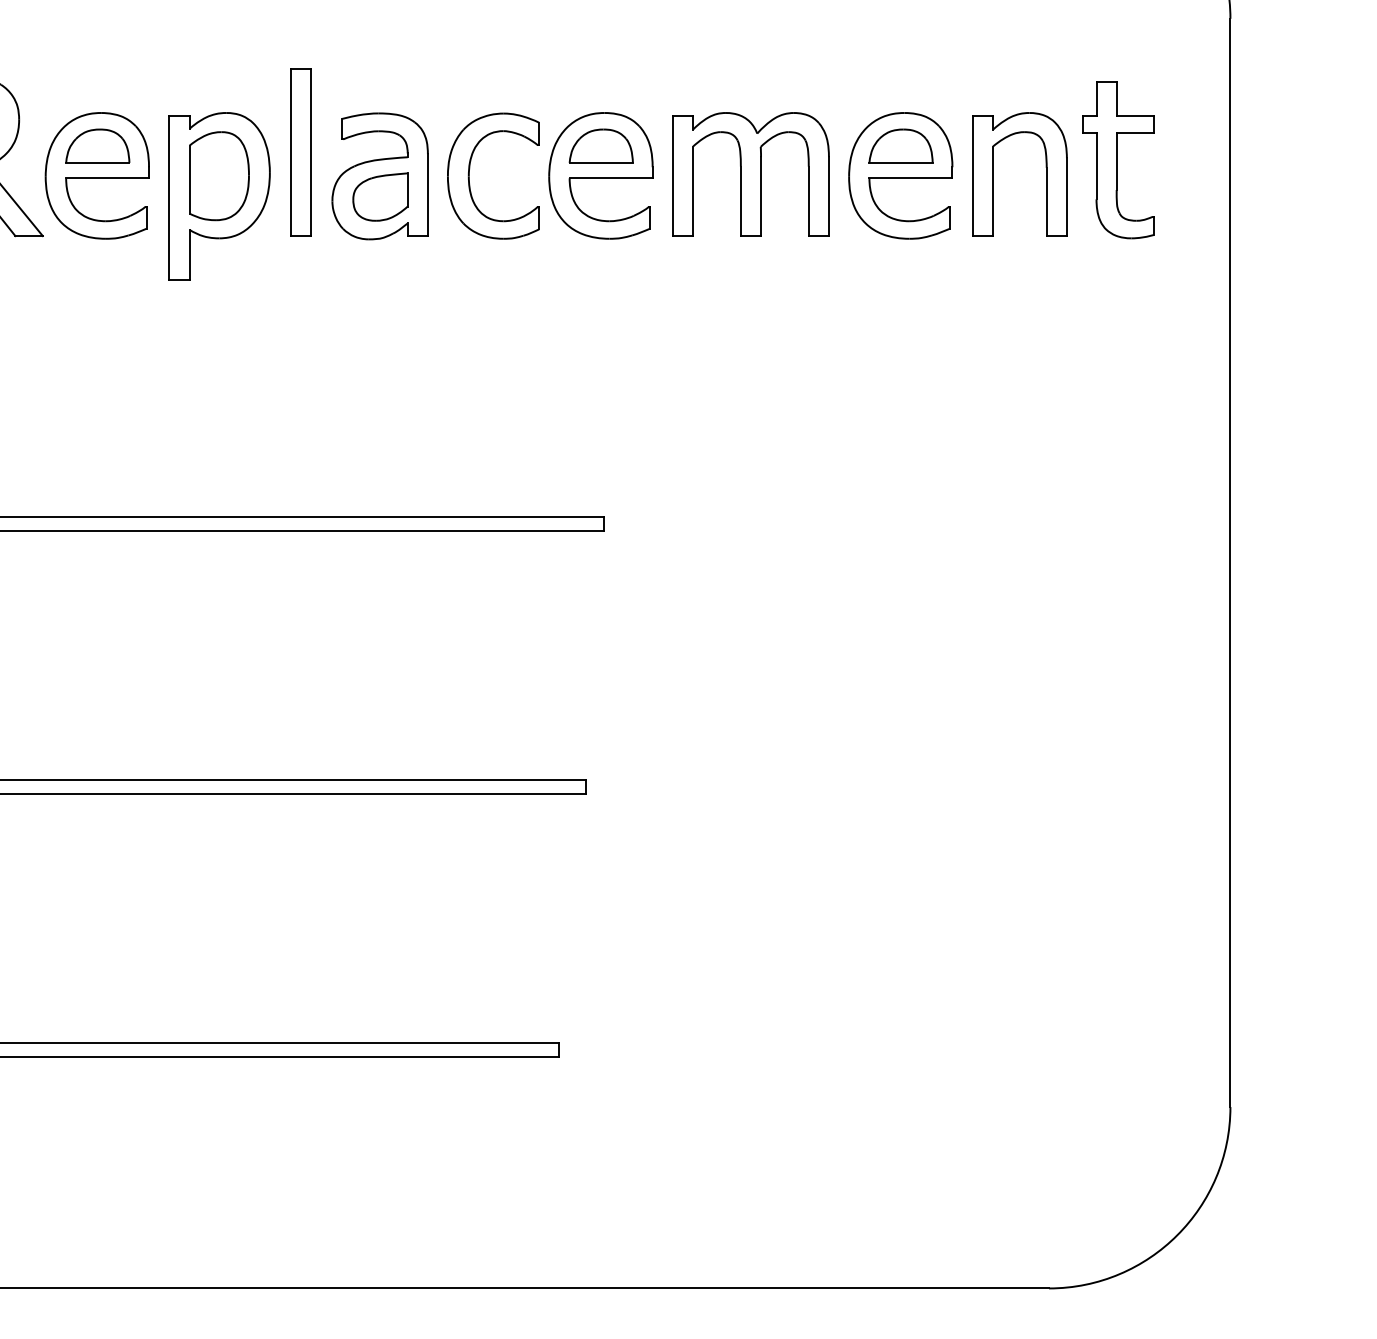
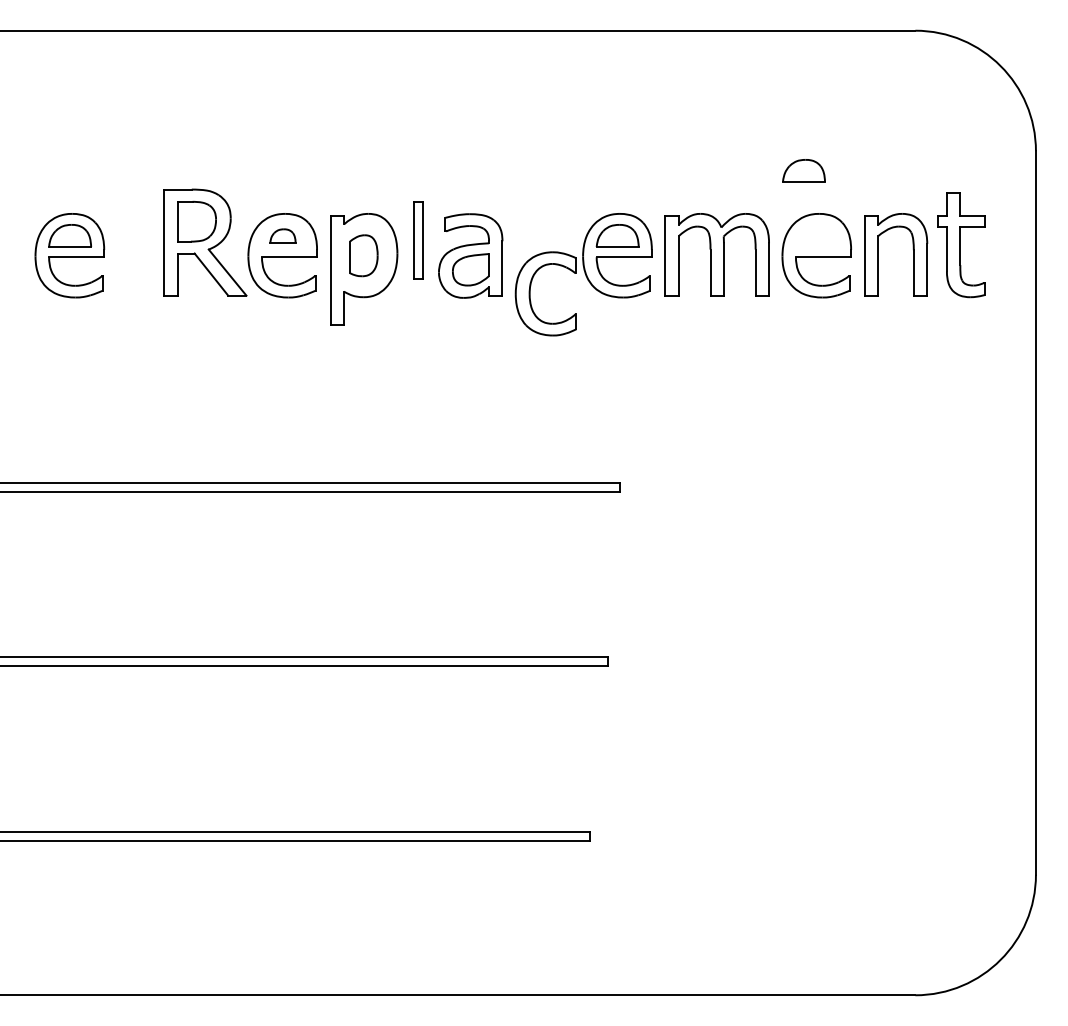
part: (97, 145) -> (282, 235), size x0.6
part: (900, 145) -> (803, 170), moved
part: (301, 153) -> (418, 240), size x0.7
part: (218, 175) -> (363, 255), size x0.7
part: (470, 175) -> (530, 293), moved

